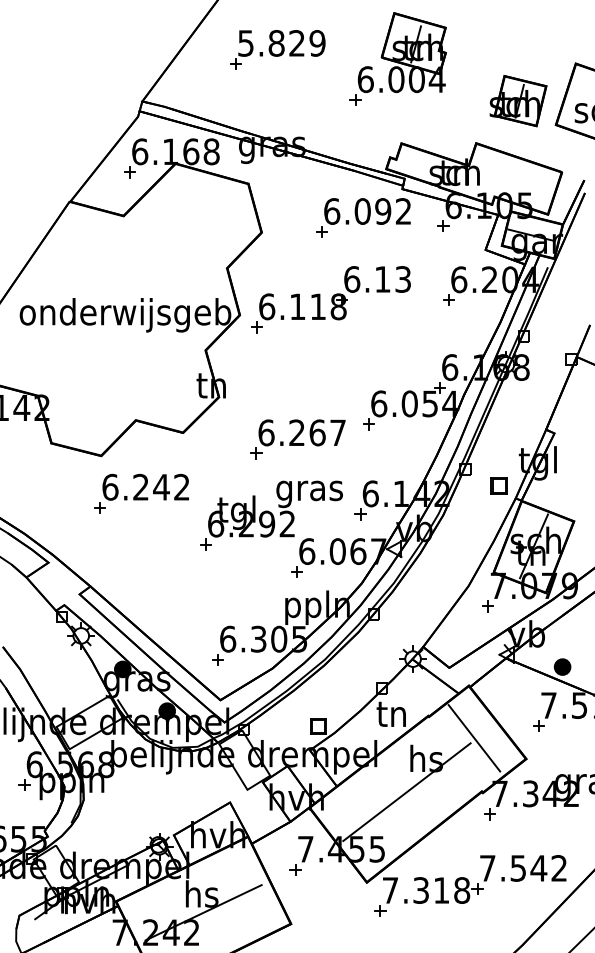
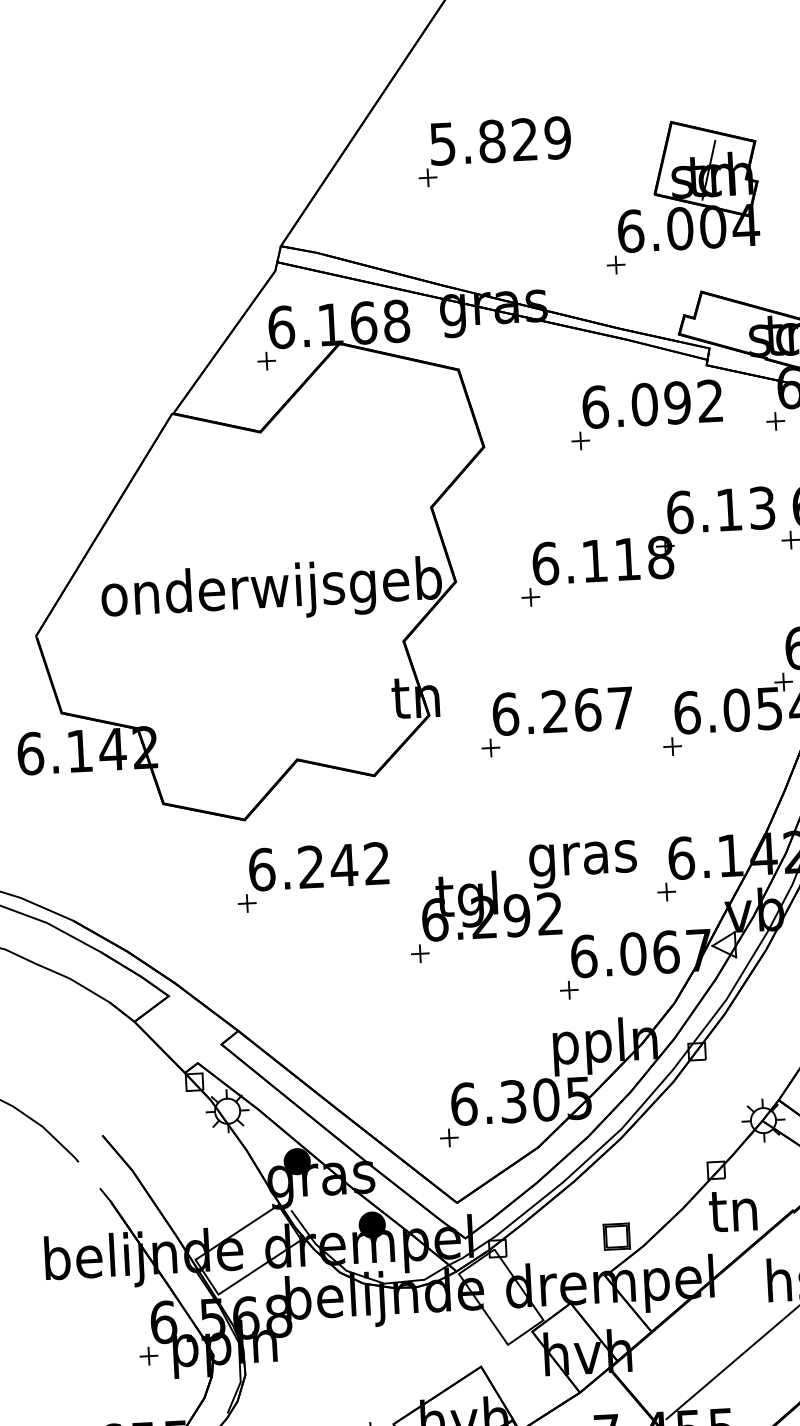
part: (397, 58) -> (680, 194), moved
part: (330, 299) -> (646, 546), moved
part: (297, 439) -> (556, 722), moved

